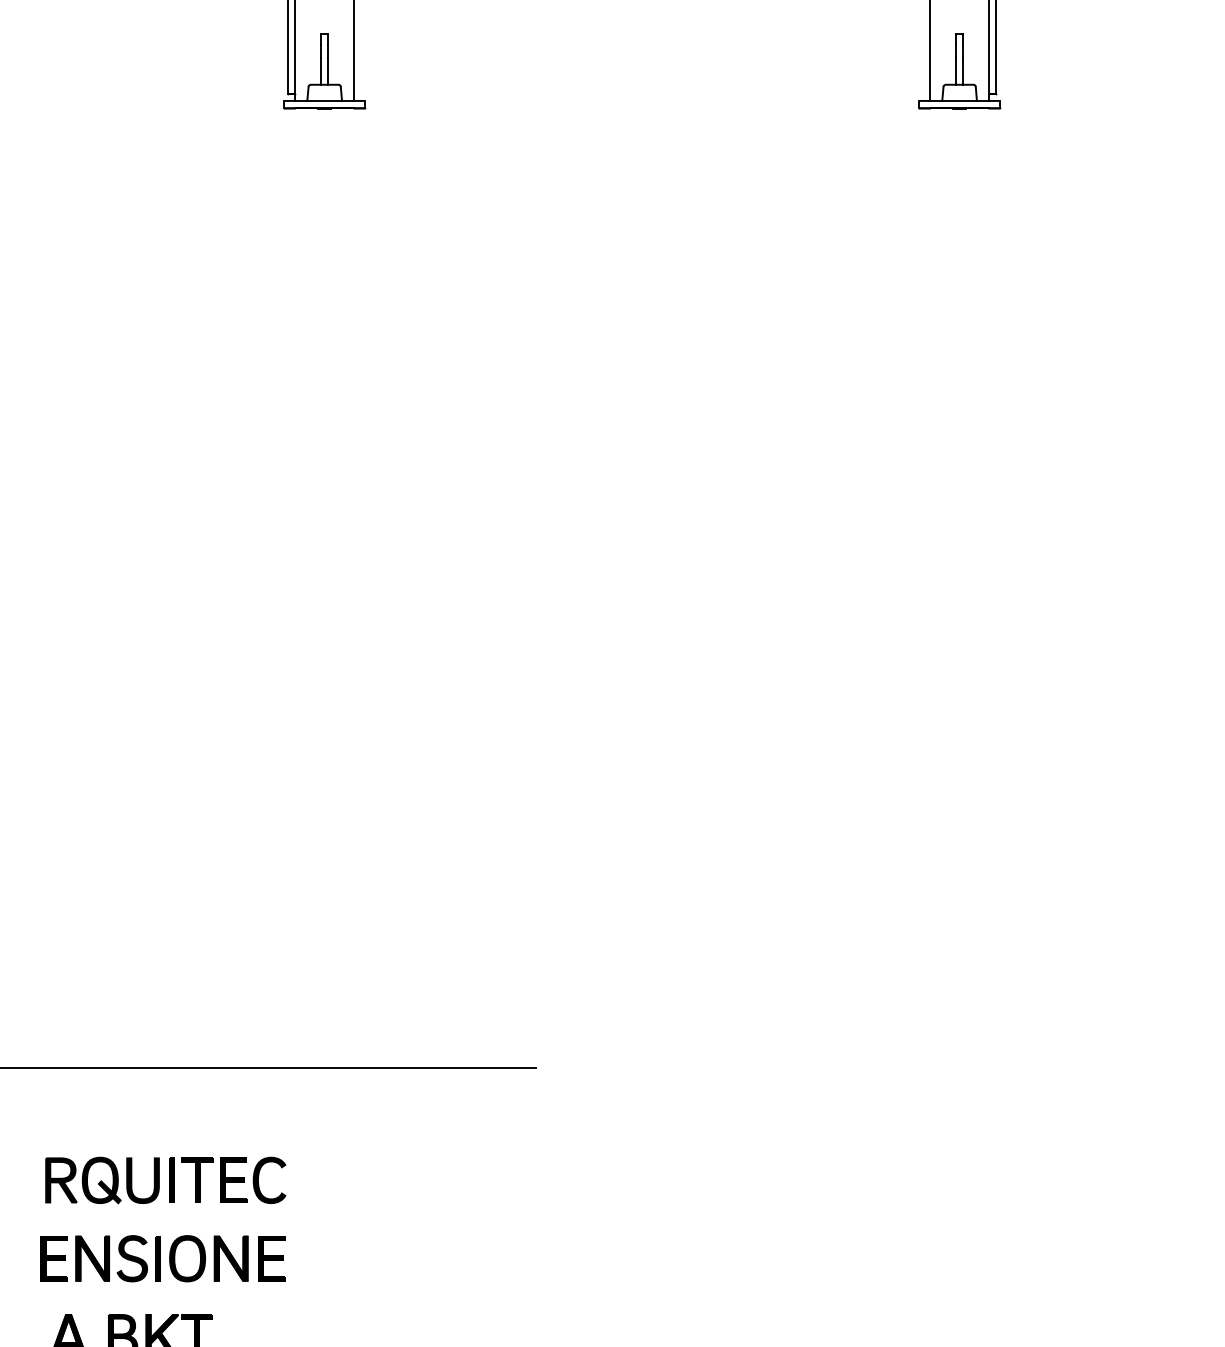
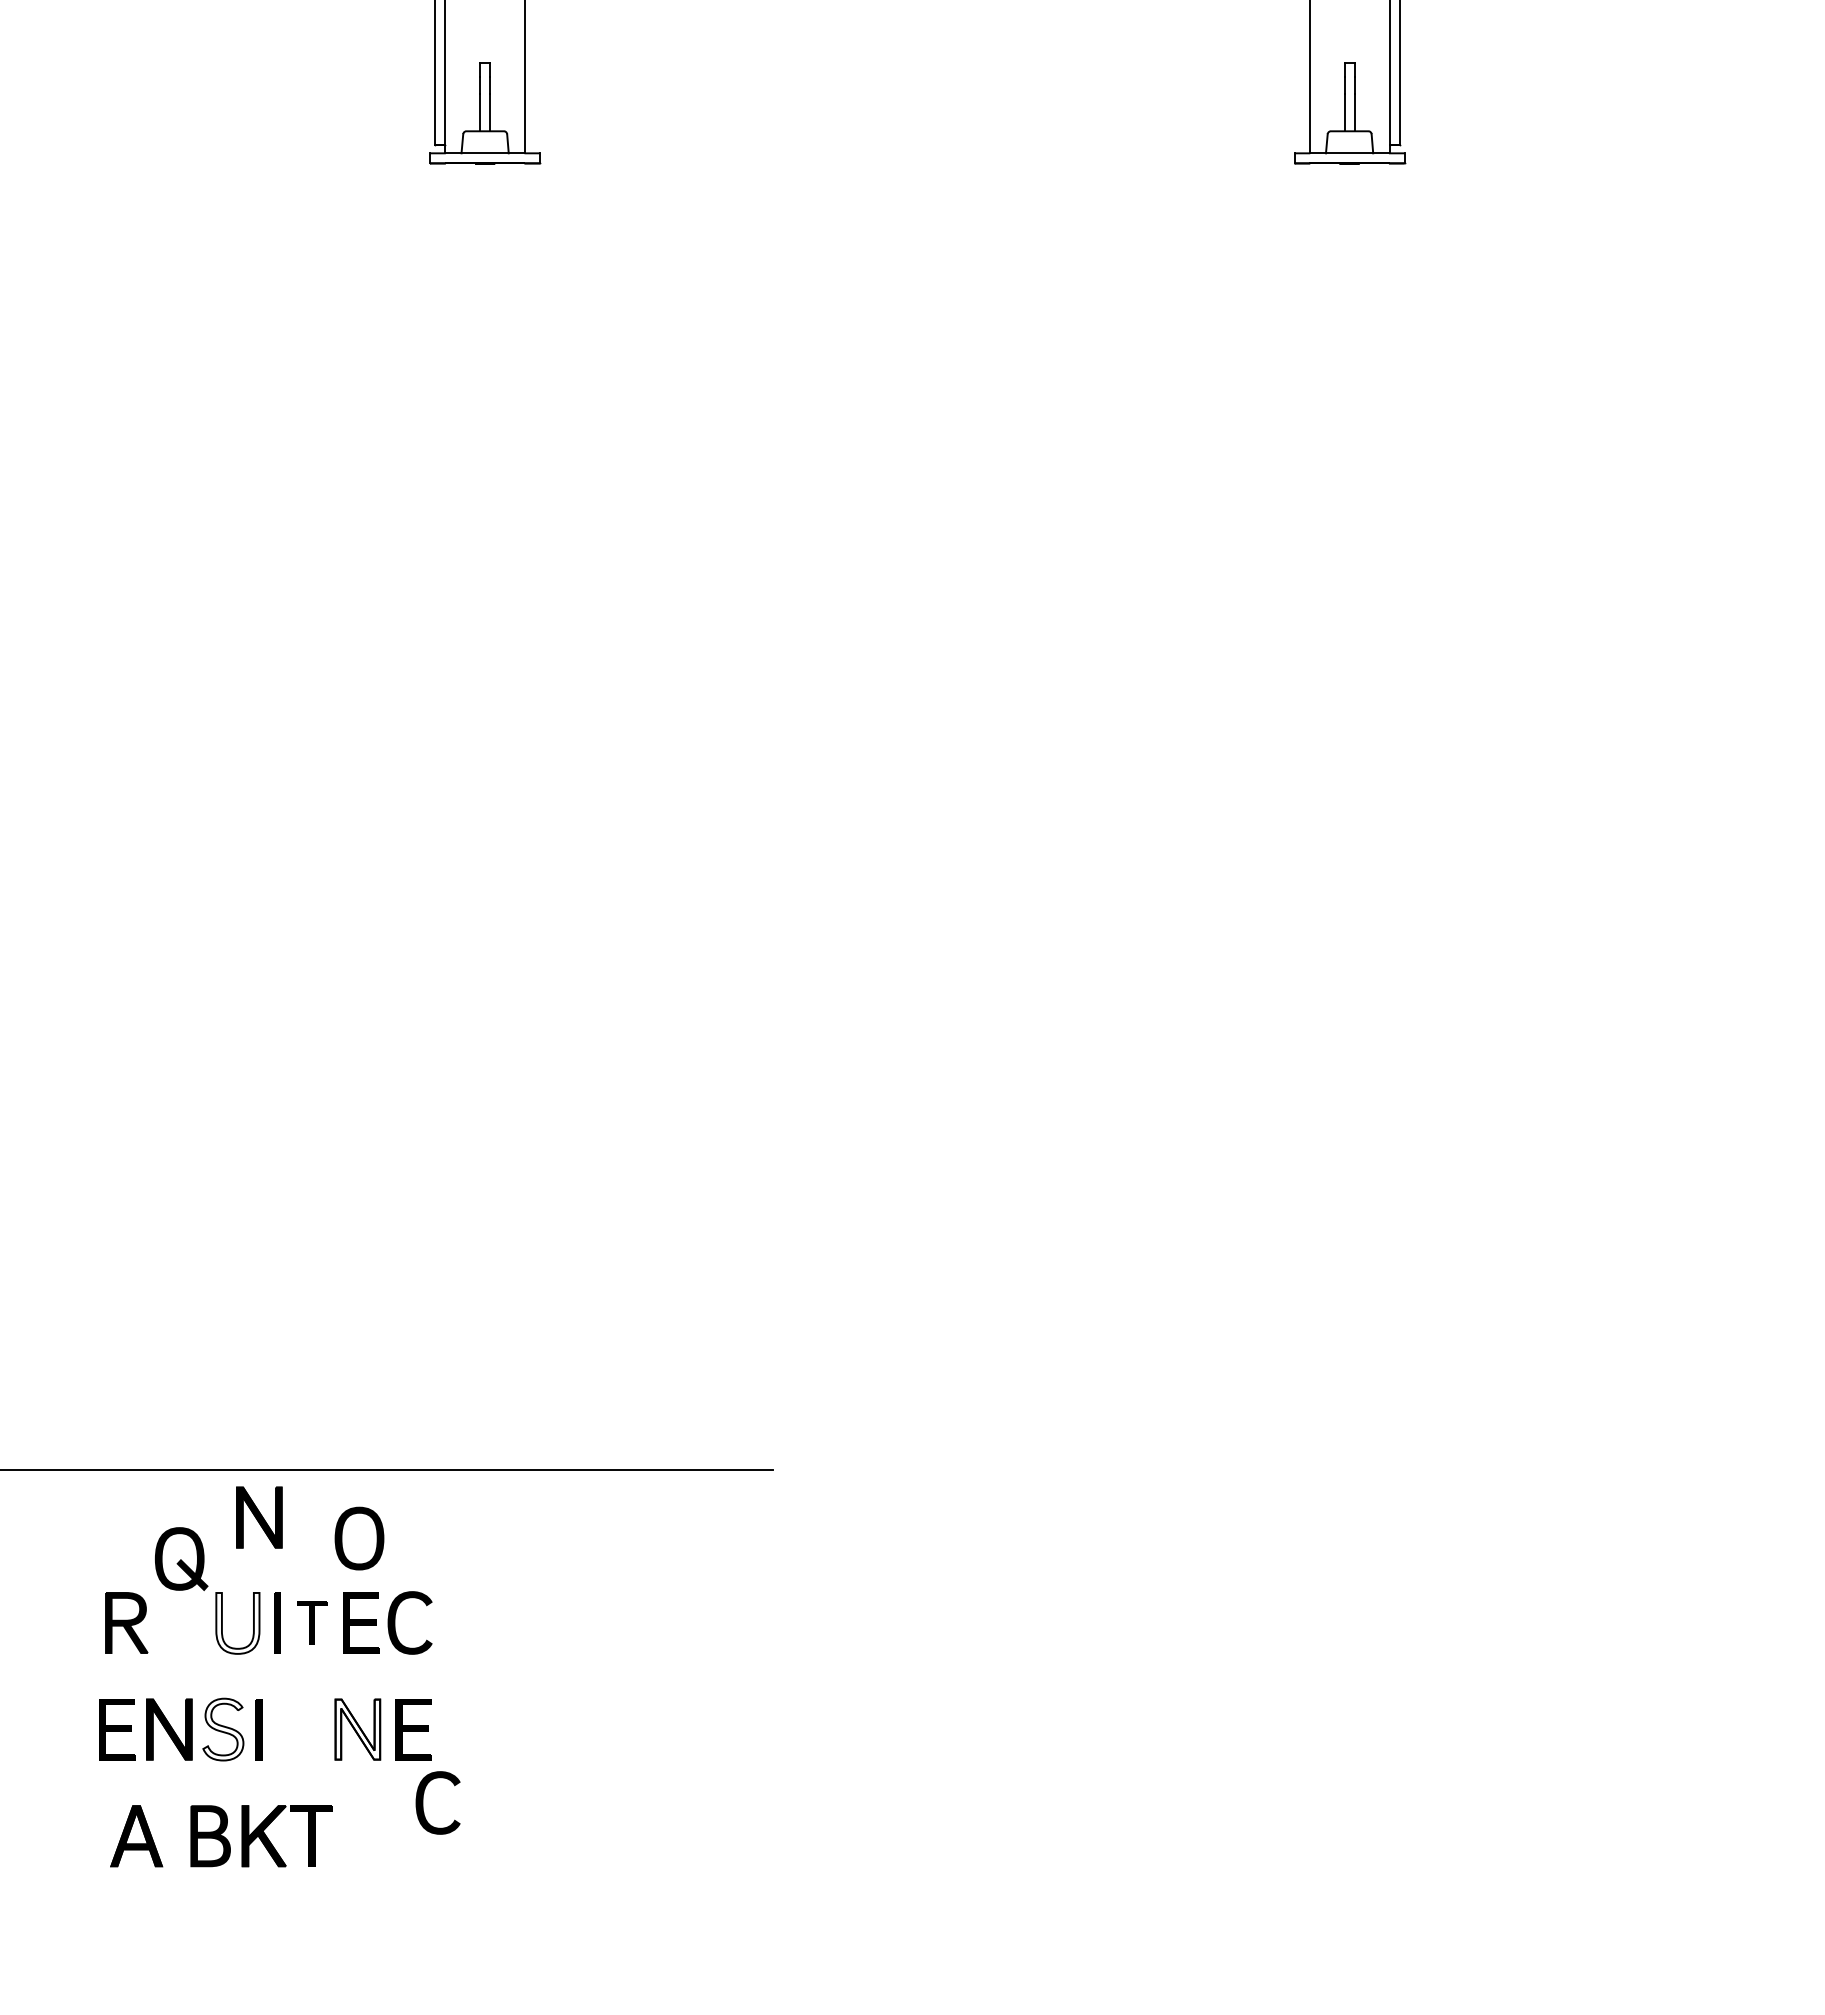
part: (158, 1102) -> (259, 1517), added
part: (101, 1180) -> (181, 1559), moved
fill: (142, 1180) -> (237, 1622), removed
part: (197, 1180) -> (311, 1622), size x0.7
fill: (132, 1258) -> (223, 1729), removed
part: (187, 1258) -> (359, 1538), moved
fill: (230, 1258) -> (357, 1729), removed
part: (279, 1312) -> (423, 1802), added

